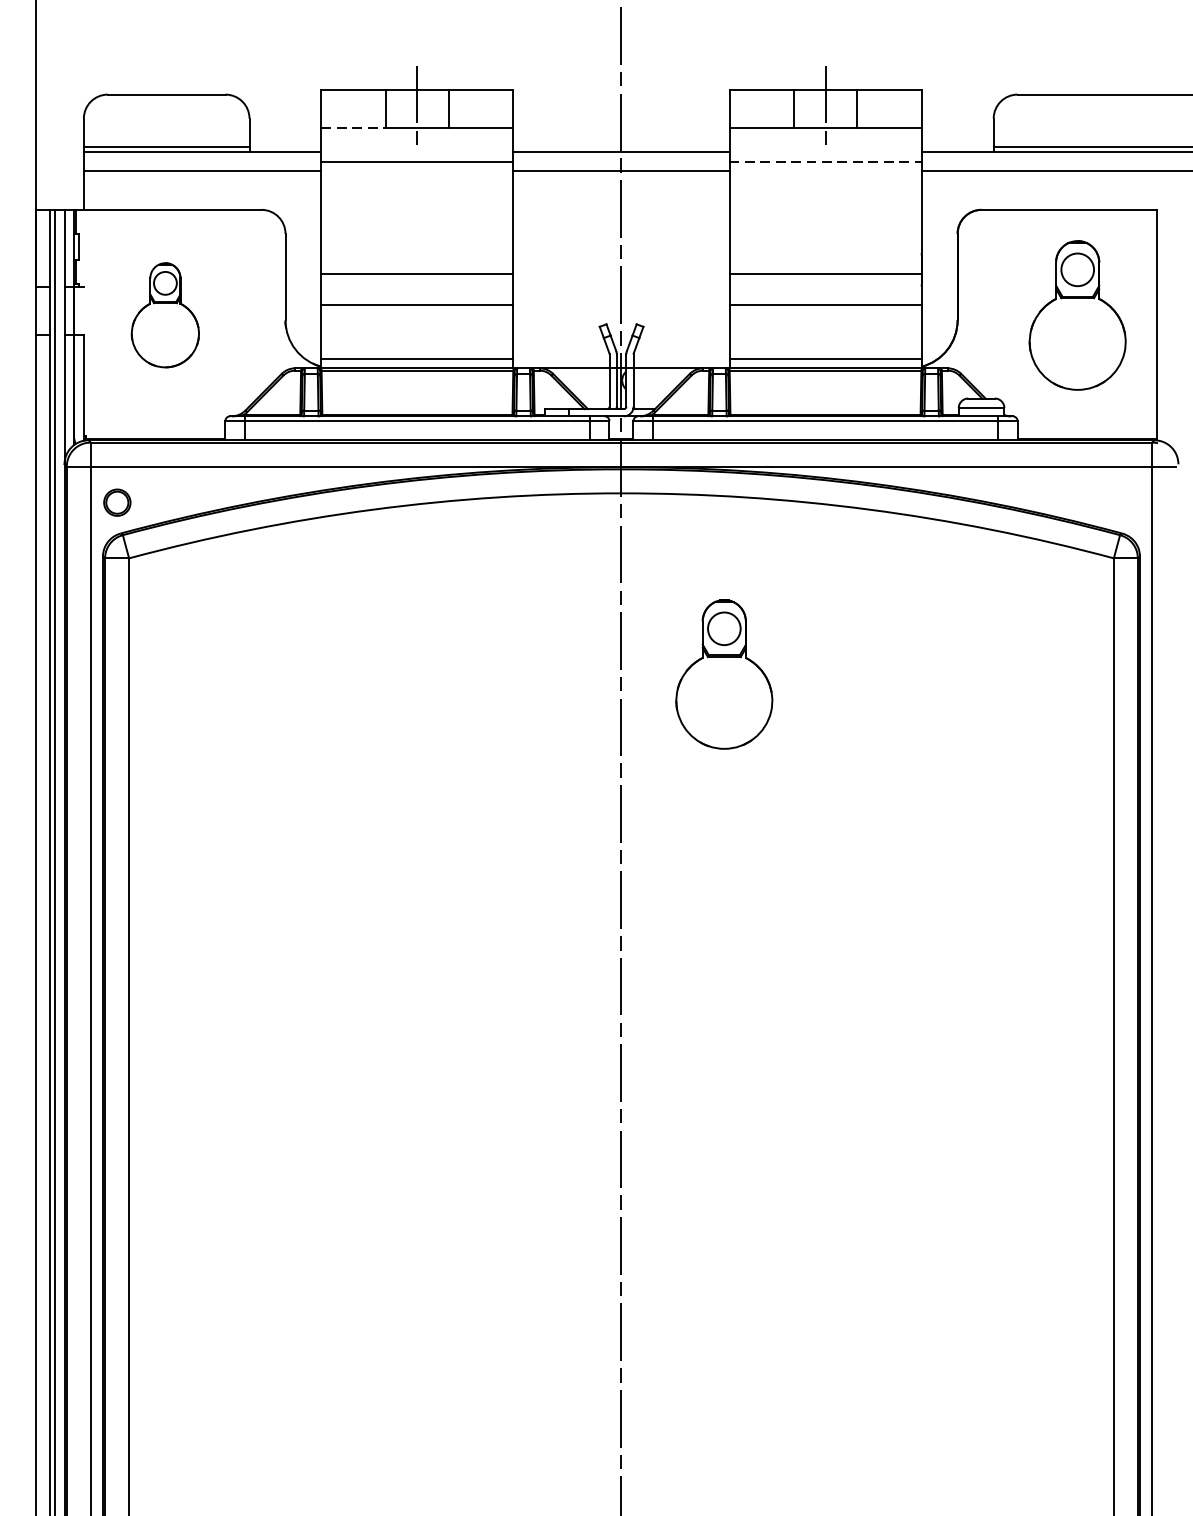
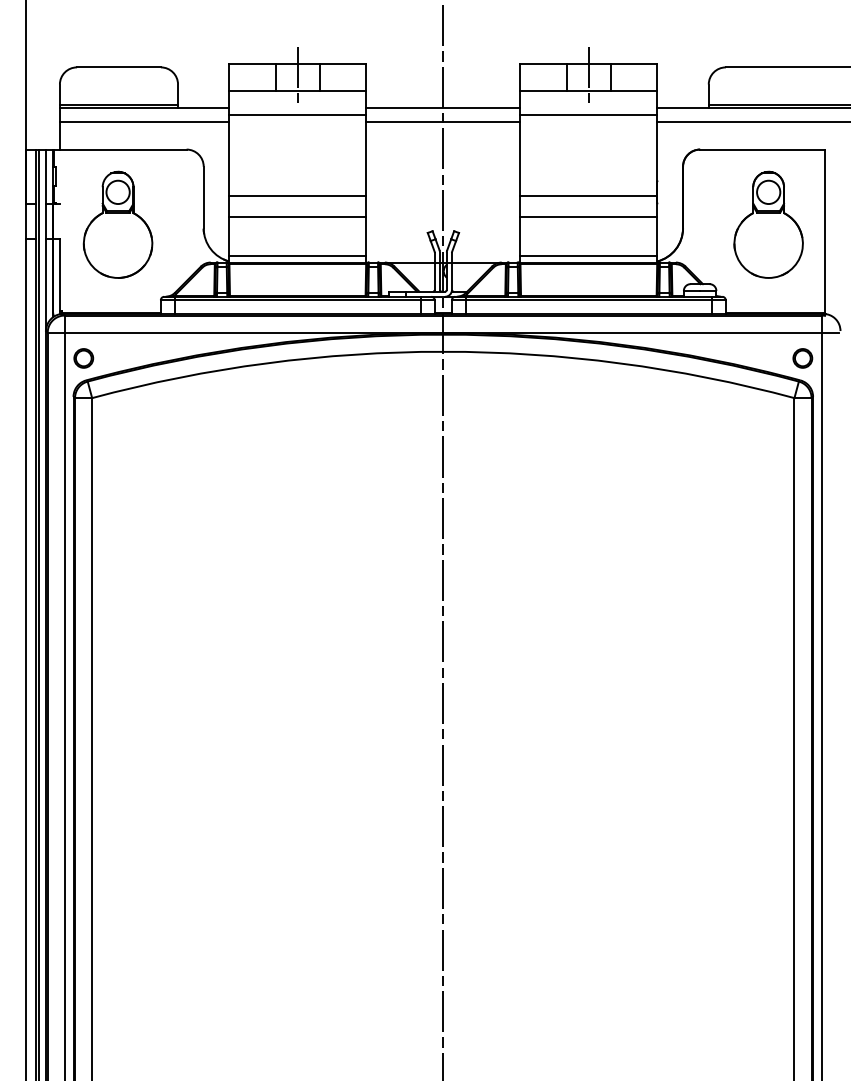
line: (353, 128) -> (252, 91), dashed -> solid
line: (826, 162) -> (589, 115), dashed -> solid
part: (164, 314) -> (117, 224), size x1.43
part: (1125, 502) -> (802, 358), added
part: (724, 673) -> (516, 480), removed

